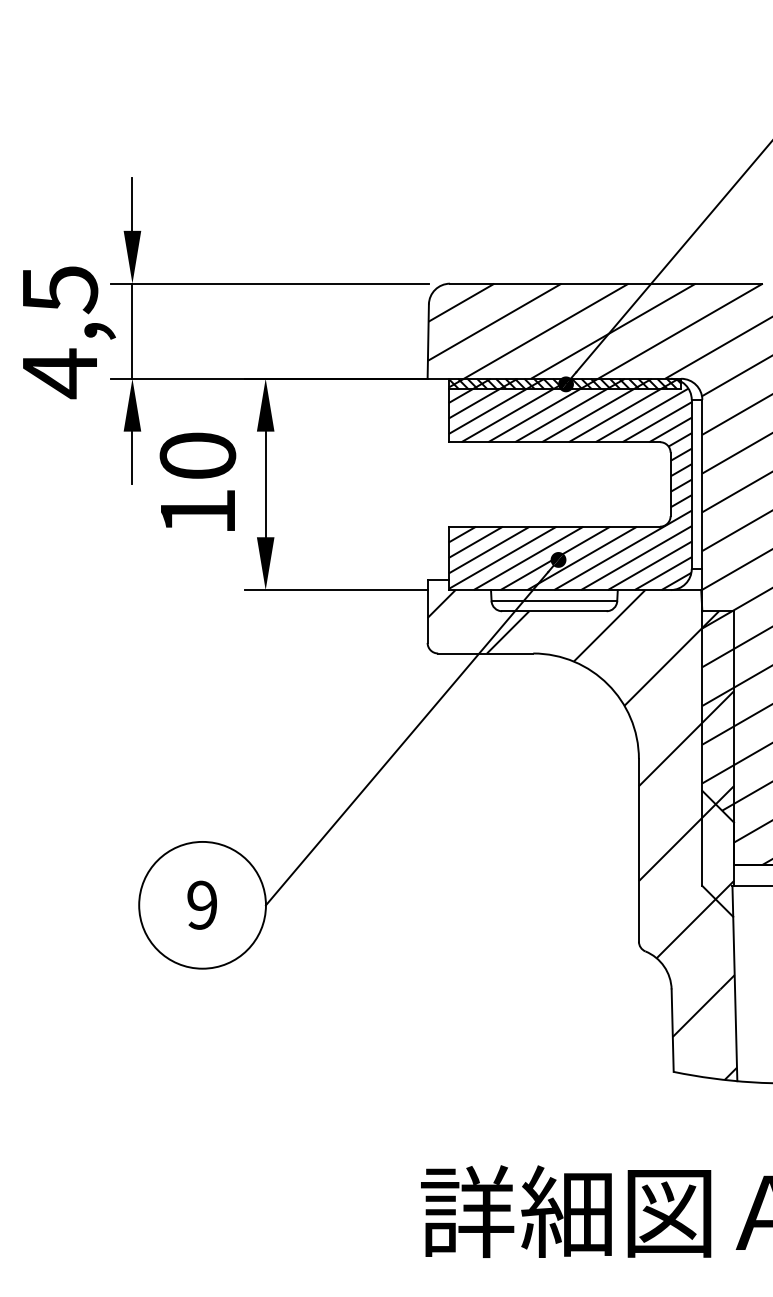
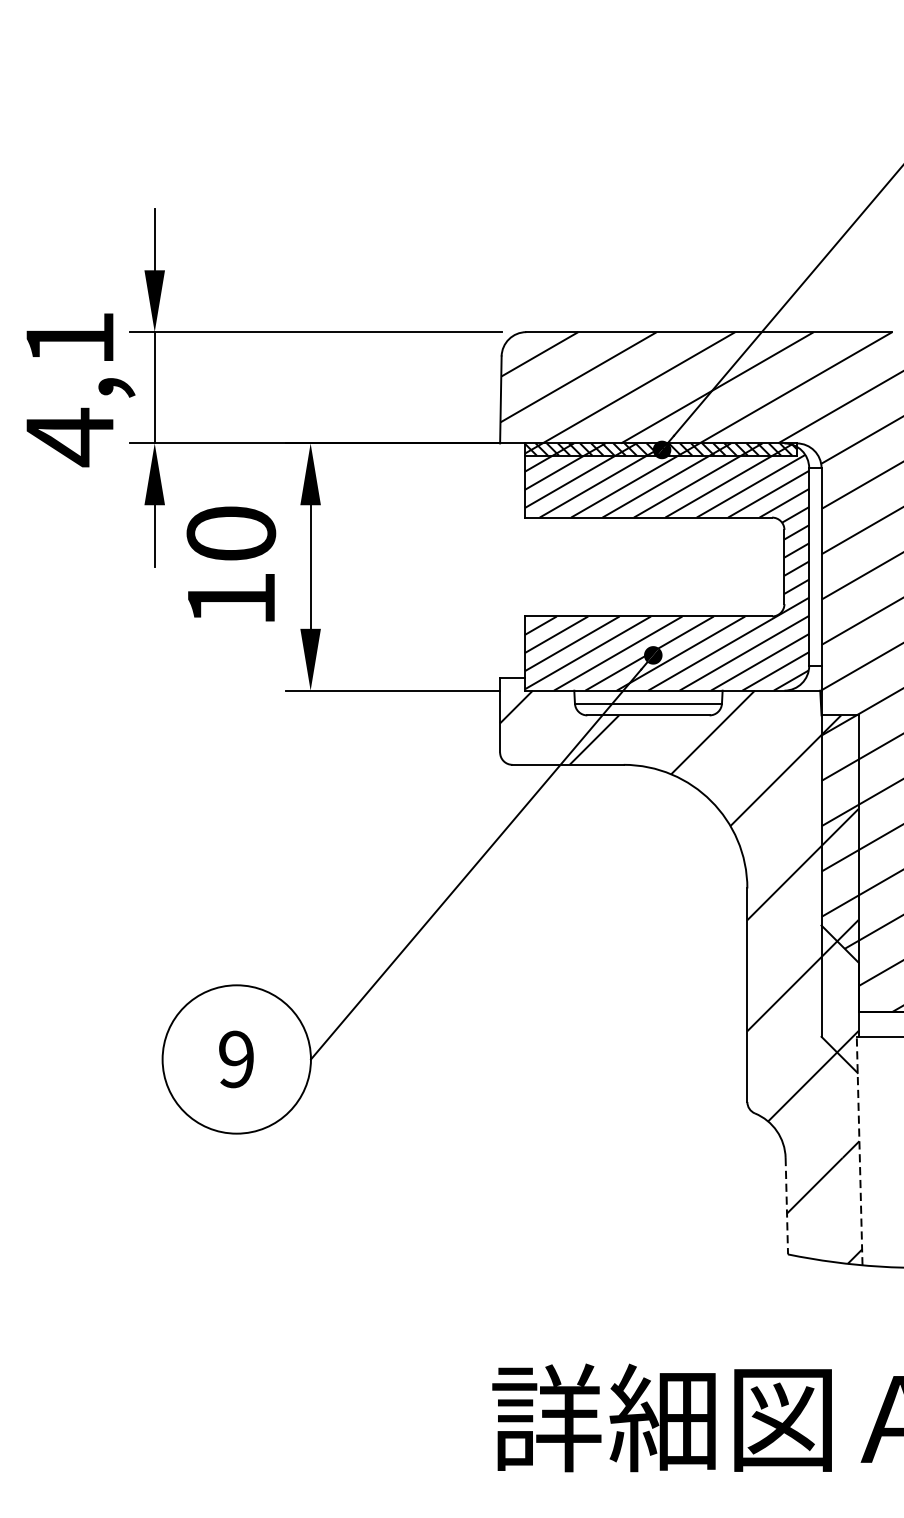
text: (60, 290) -> (70, 340), 4,5 -> 4,1
line: (734, 983) -> (859, 1150), solid -> dashed
line: (672, 1031) -> (786, 1207), solid -> dashed

